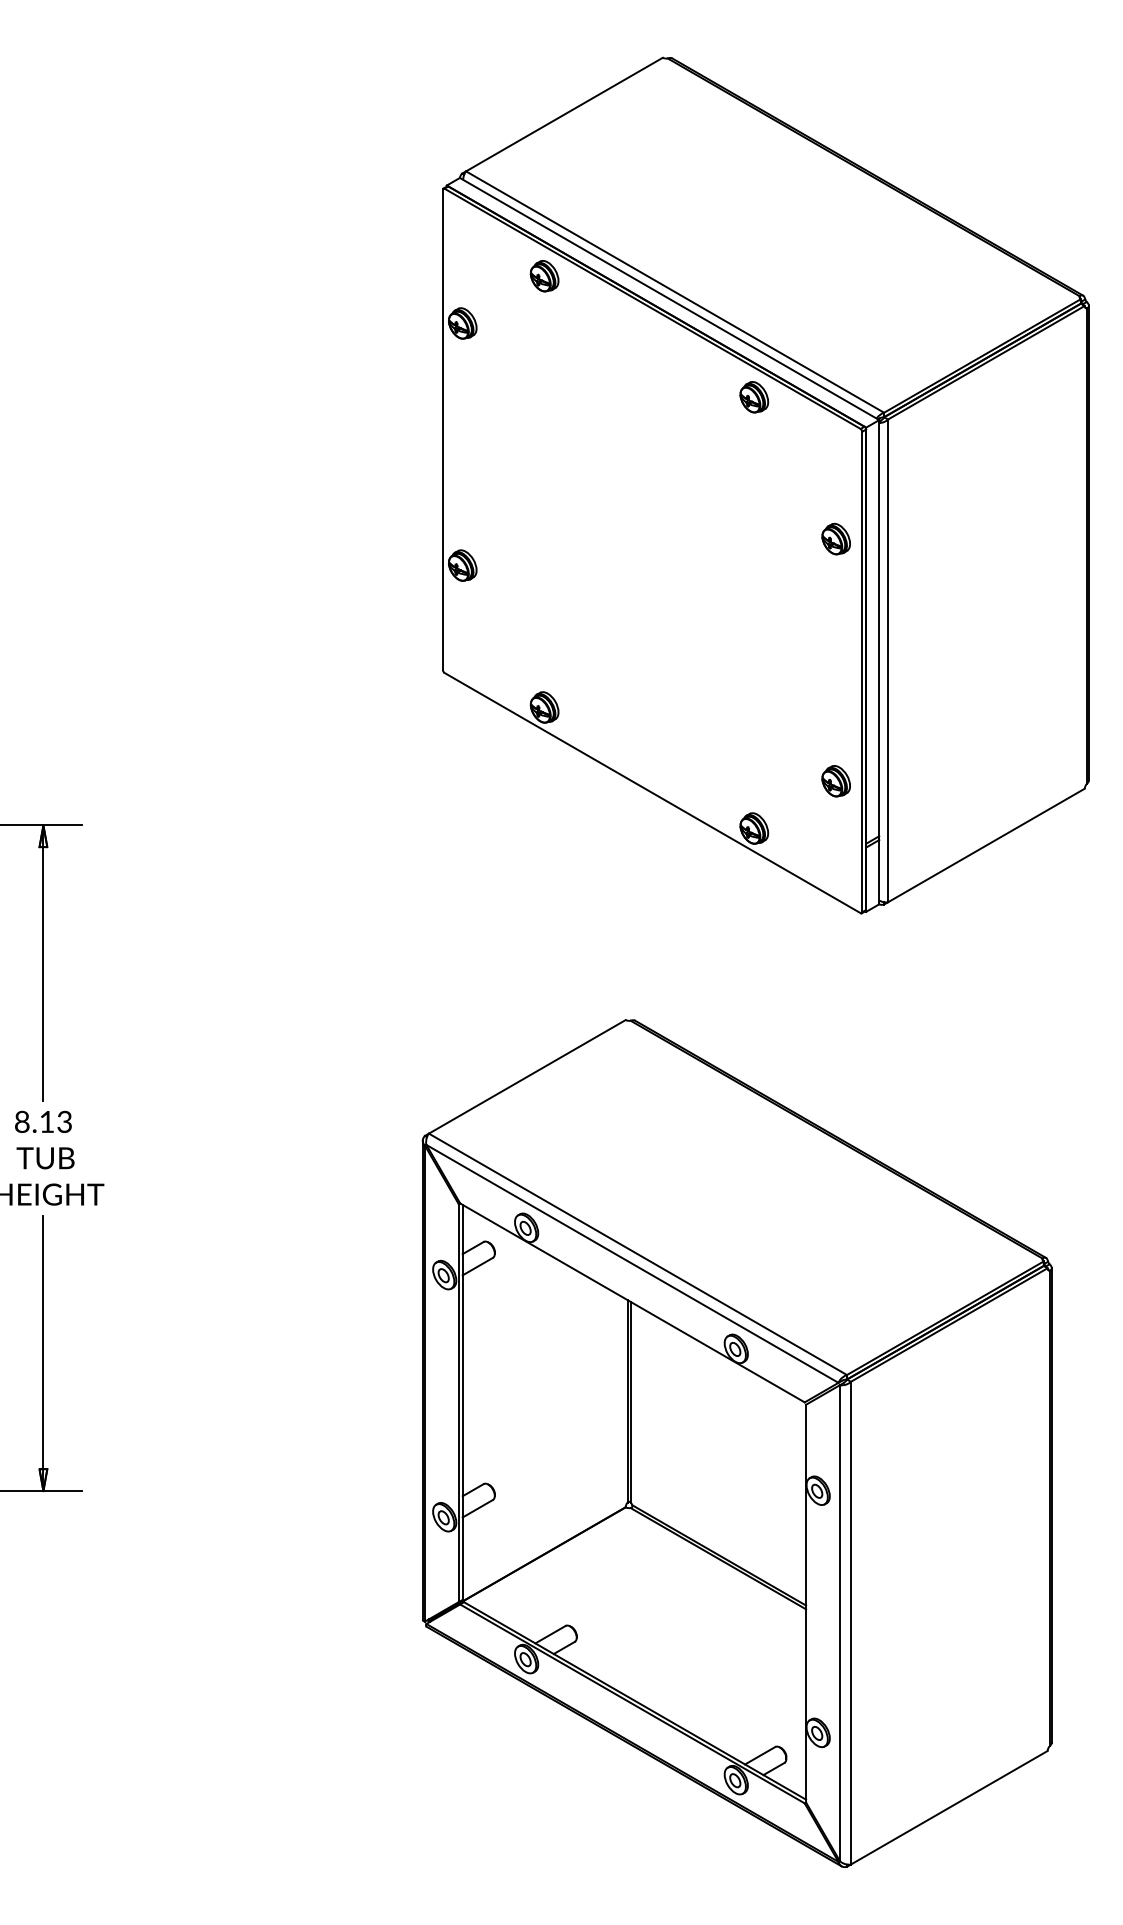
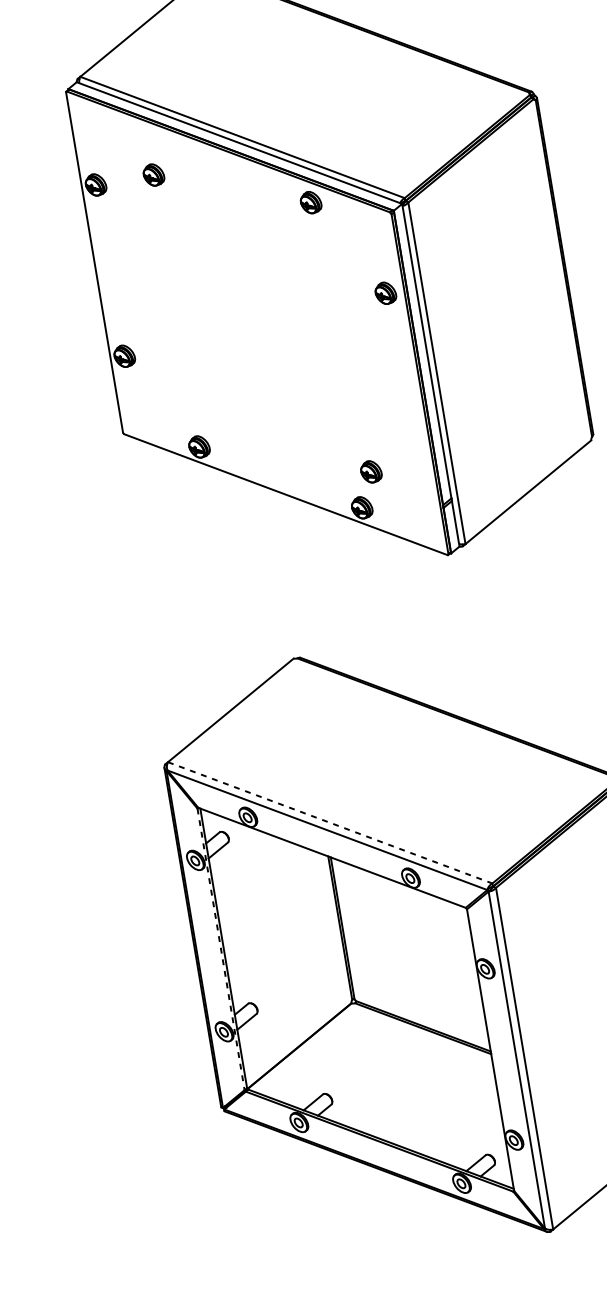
part: (544, 276) -> (153, 175), moved
part: (835, 781) -> (370, 472), moved
line: (638, 1254) -> (330, 822), solid -> dashed
line: (458, 1403) -> (220, 949), solid -> dashed

